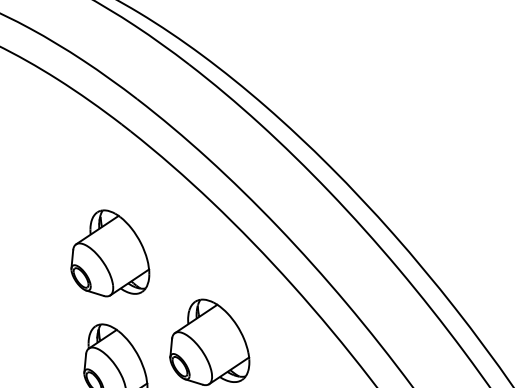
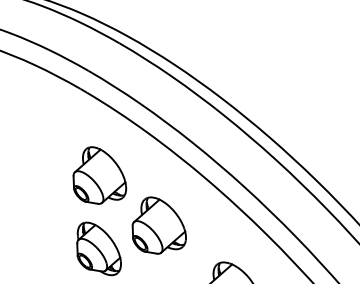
part: (111, 254) -> (99, 175), moved

